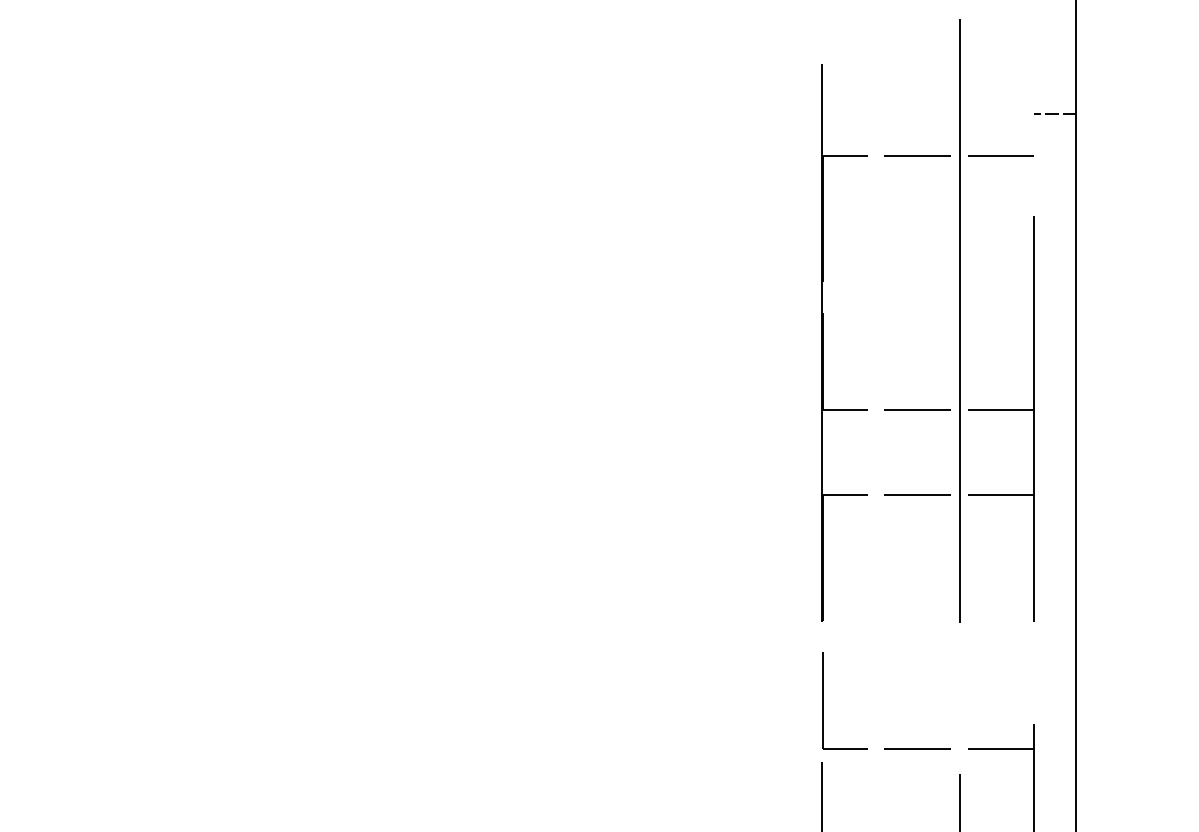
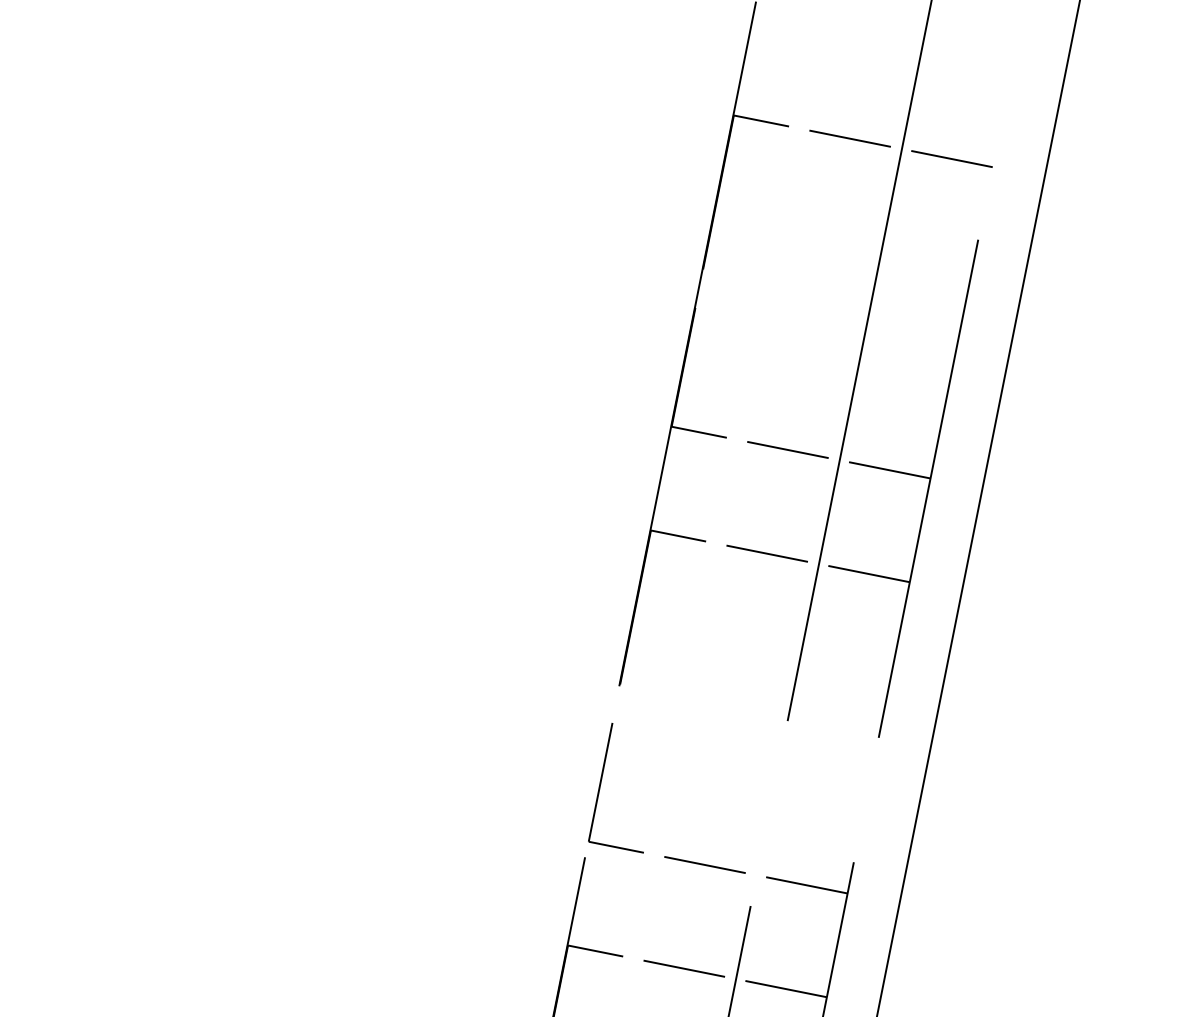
line: (1055, 114) -> (1029, 121), removed

